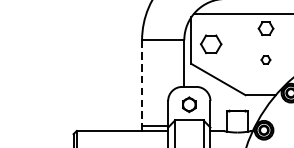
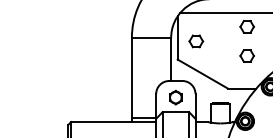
part: (211, 44) -> (196, 41), size x0.71
part: (265, 59) -> (246, 55), size x1.67
line: (141, 84) -> (131, 78), dashed -> solid

